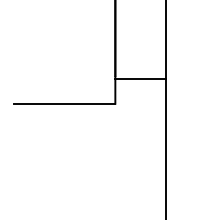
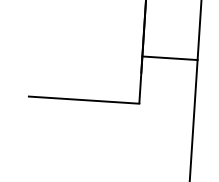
line: (140, 79) -> (169, 58), moved

